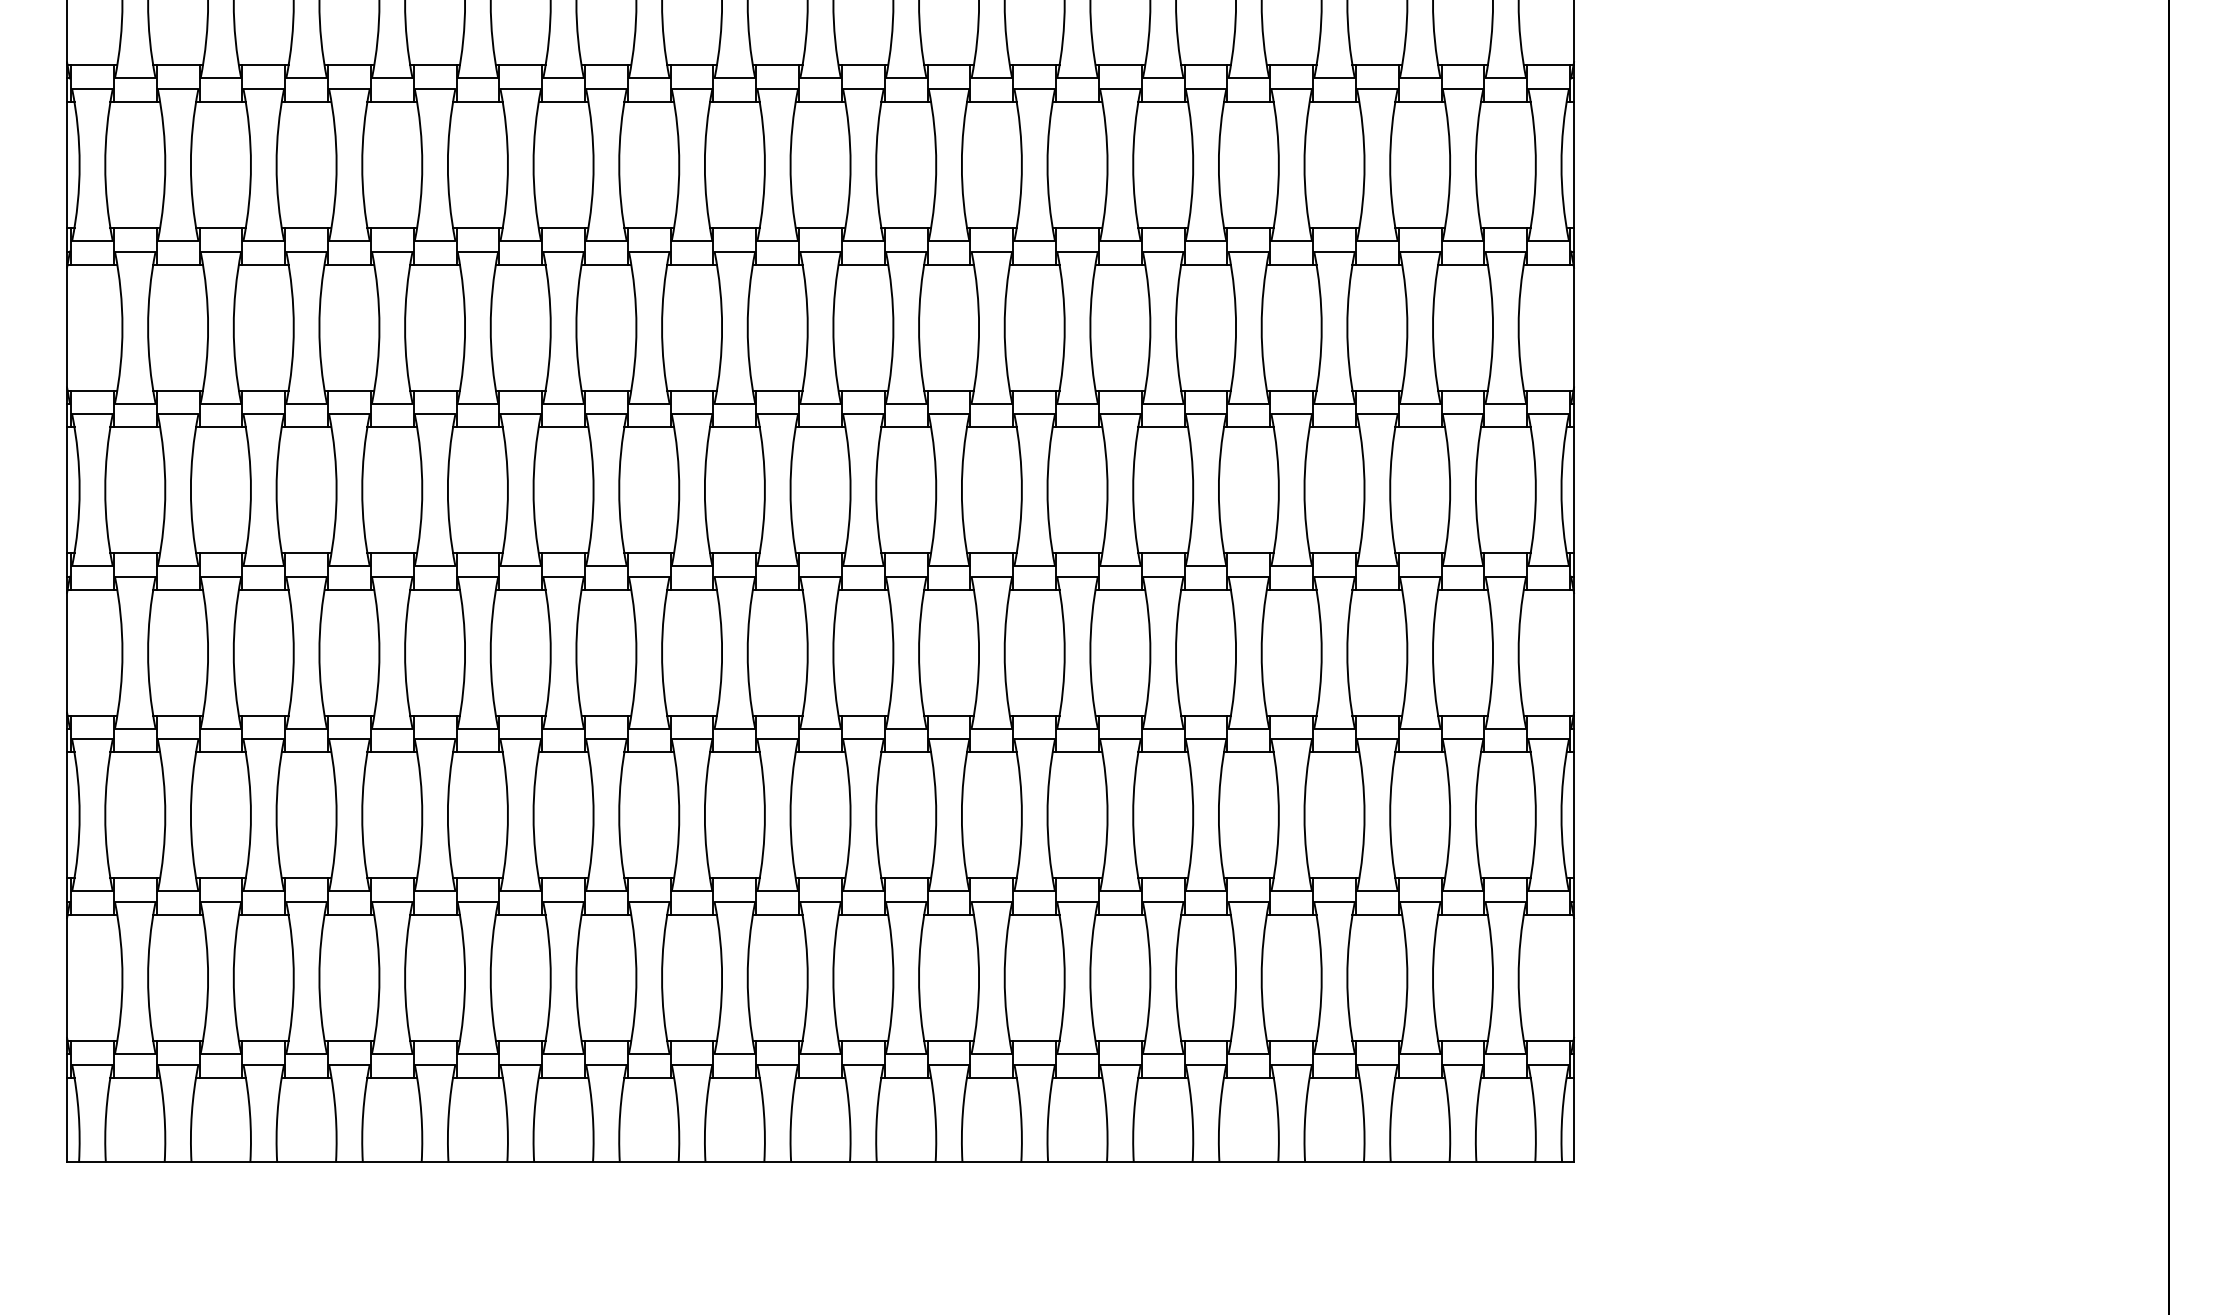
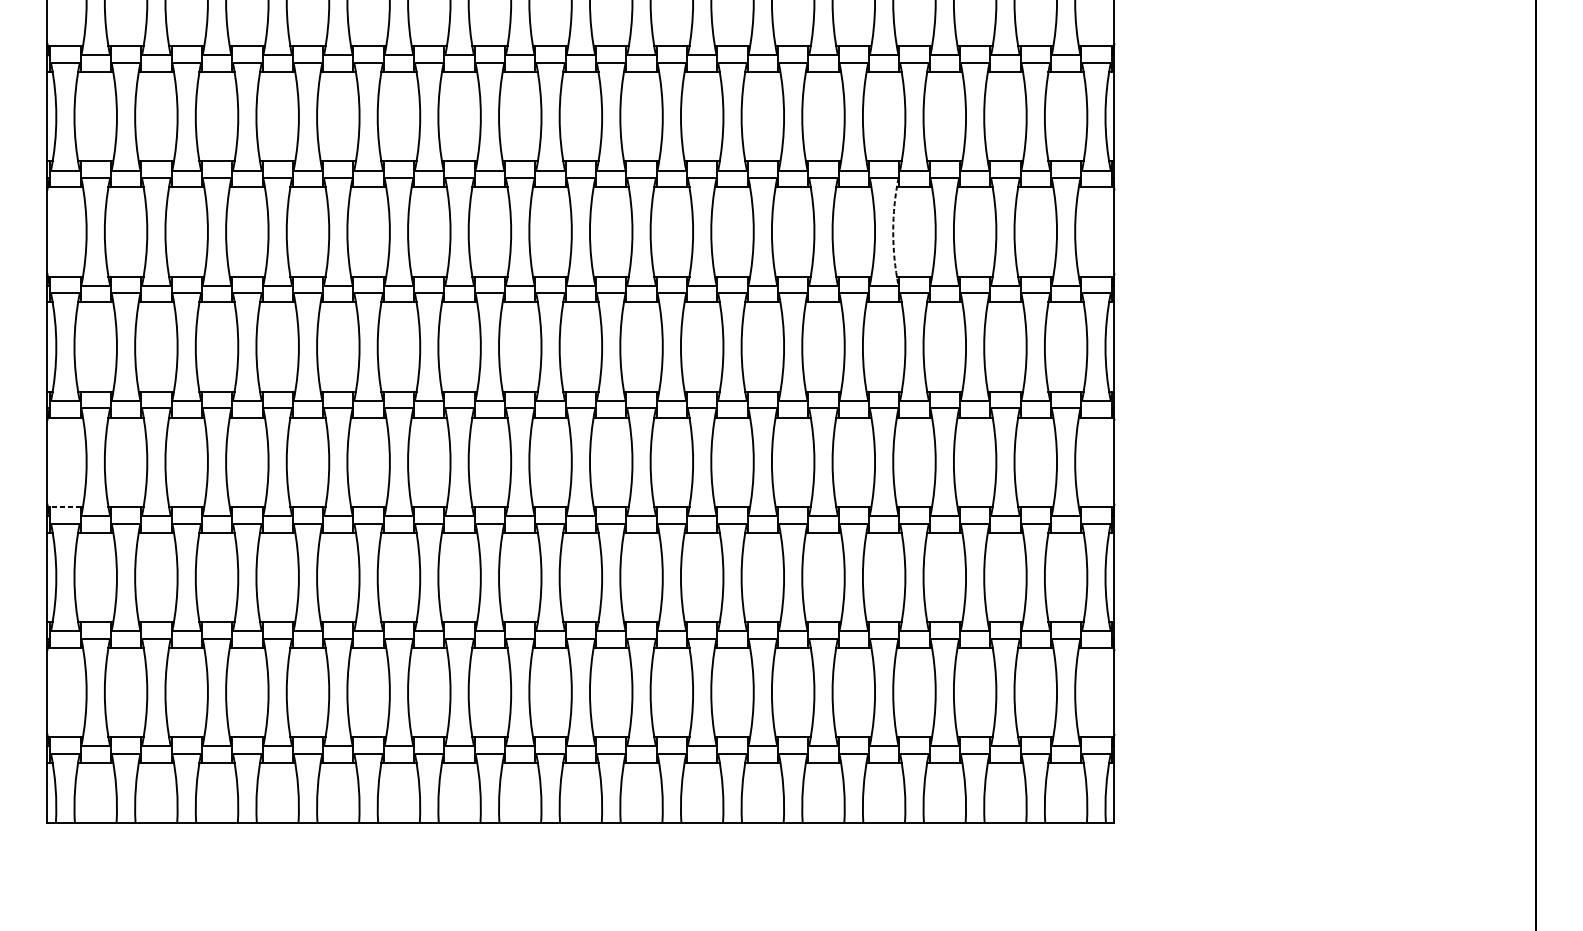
arc: (1261, 327) -> (893, 231), solid -> dashed
line: (91, 715) -> (64, 506), solid -> dashed

